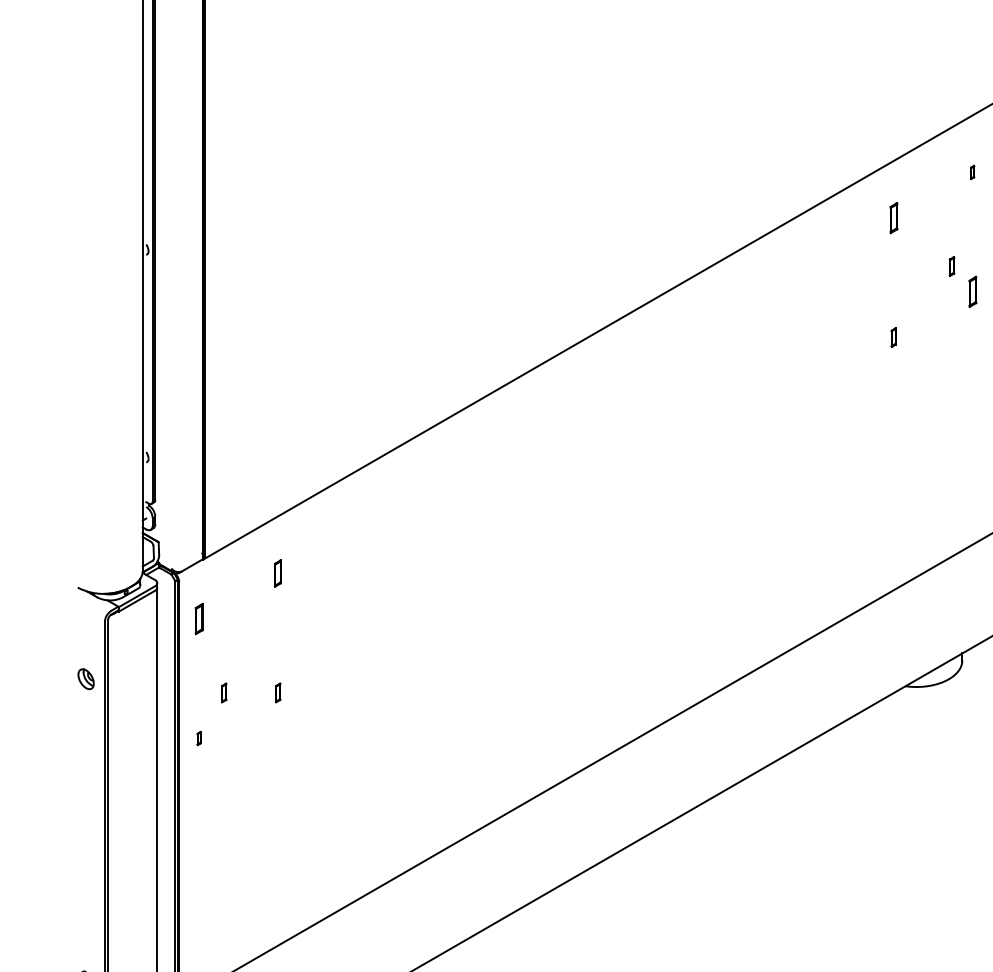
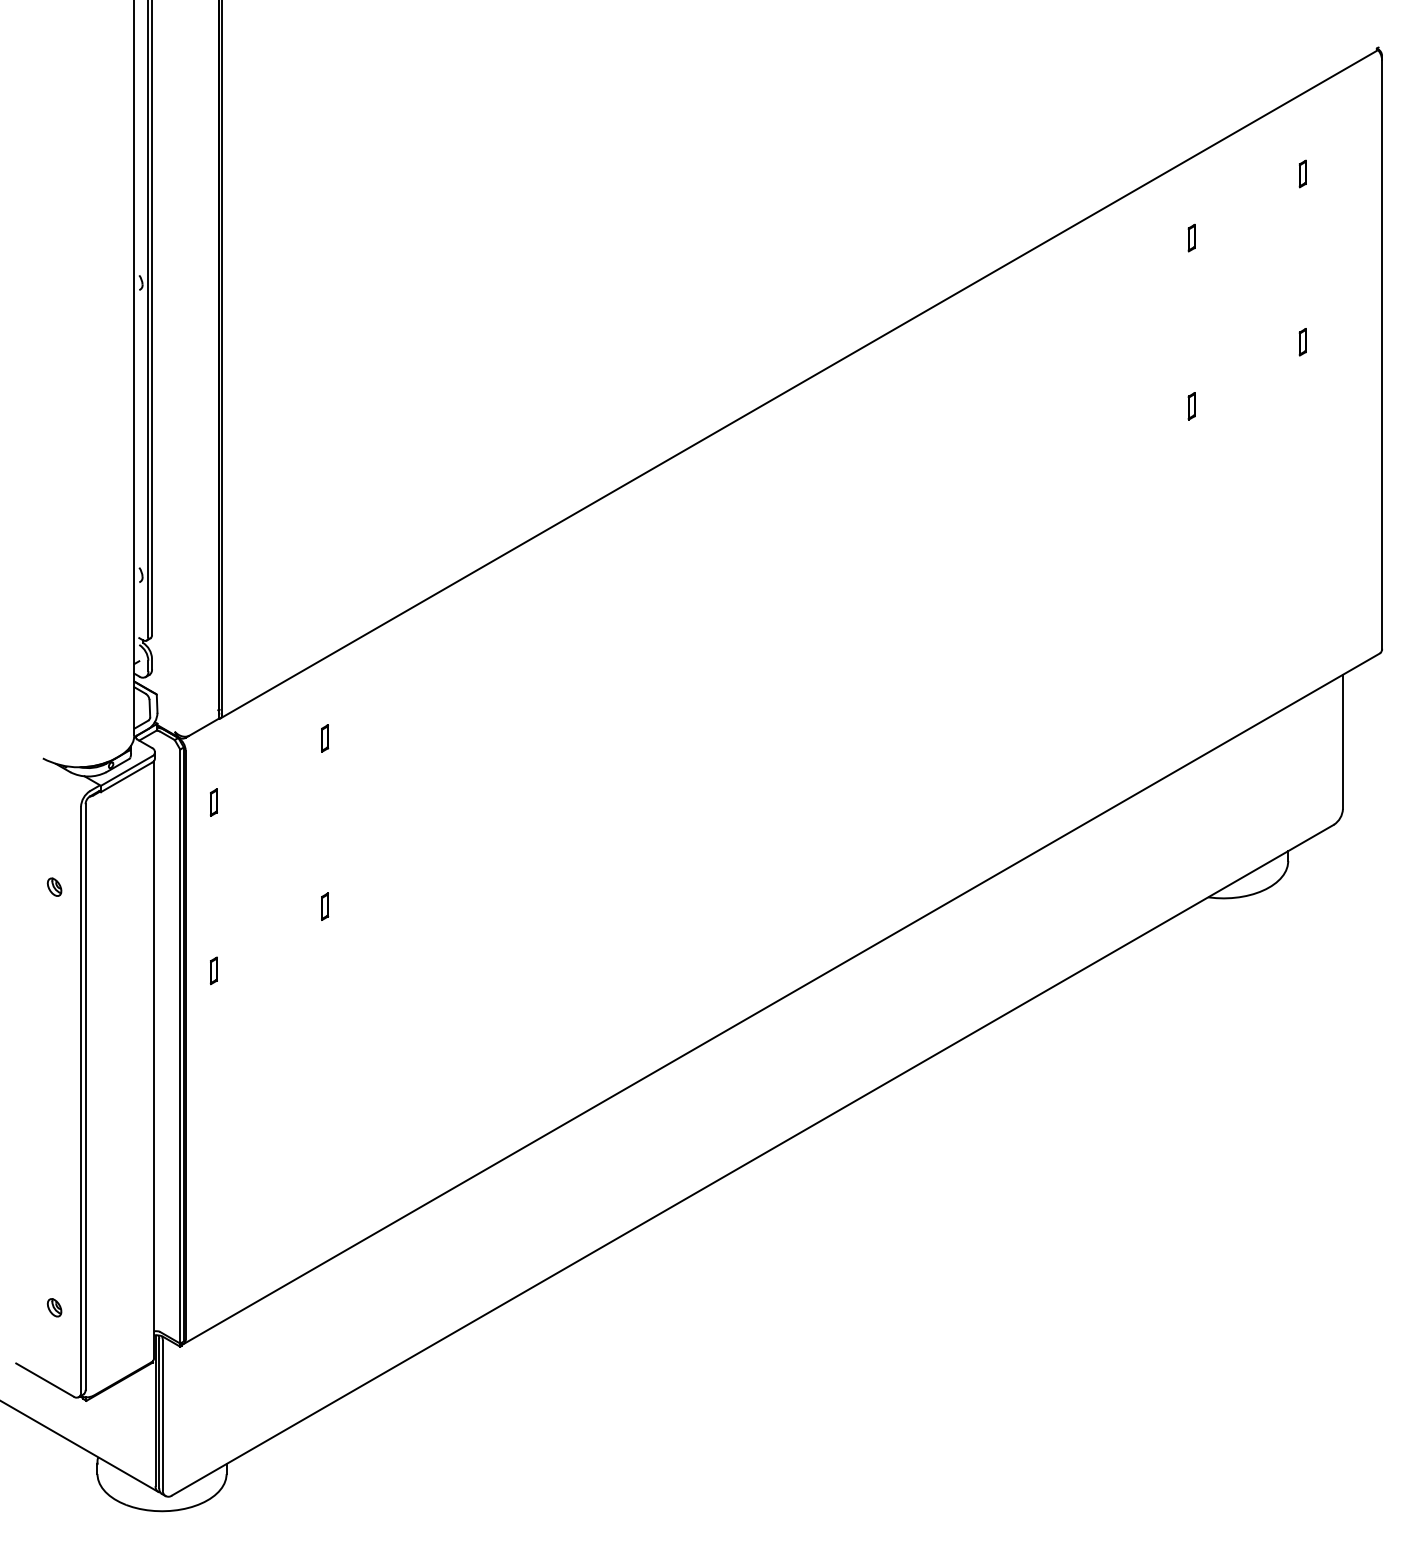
part: (972, 172) -> (1302, 173), size x1.43
part: (893, 217) -> (1191, 237), size x0.62
part: (951, 266) -> (1273, 306), removed
part: (972, 292) -> (1302, 342), size x0.62
part: (278, 573) -> (325, 738), size x0.71
part: (198, 618) -> (213, 802), size x0.62
part: (86, 678) -> (54, 886), size x0.62
part: (224, 692) -> (249, 906), removed
part: (198, 738) -> (213, 970), size x1.43

